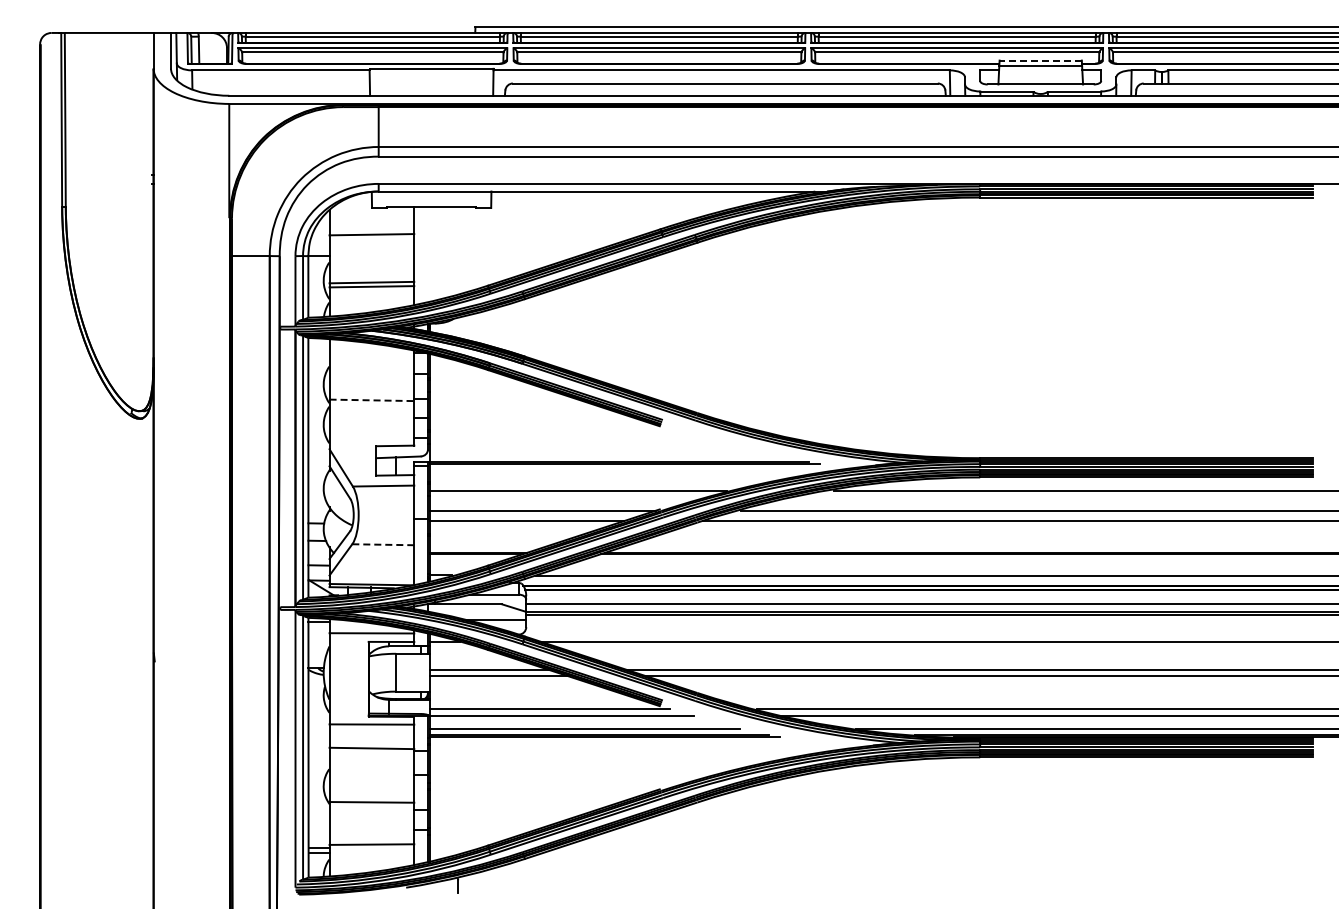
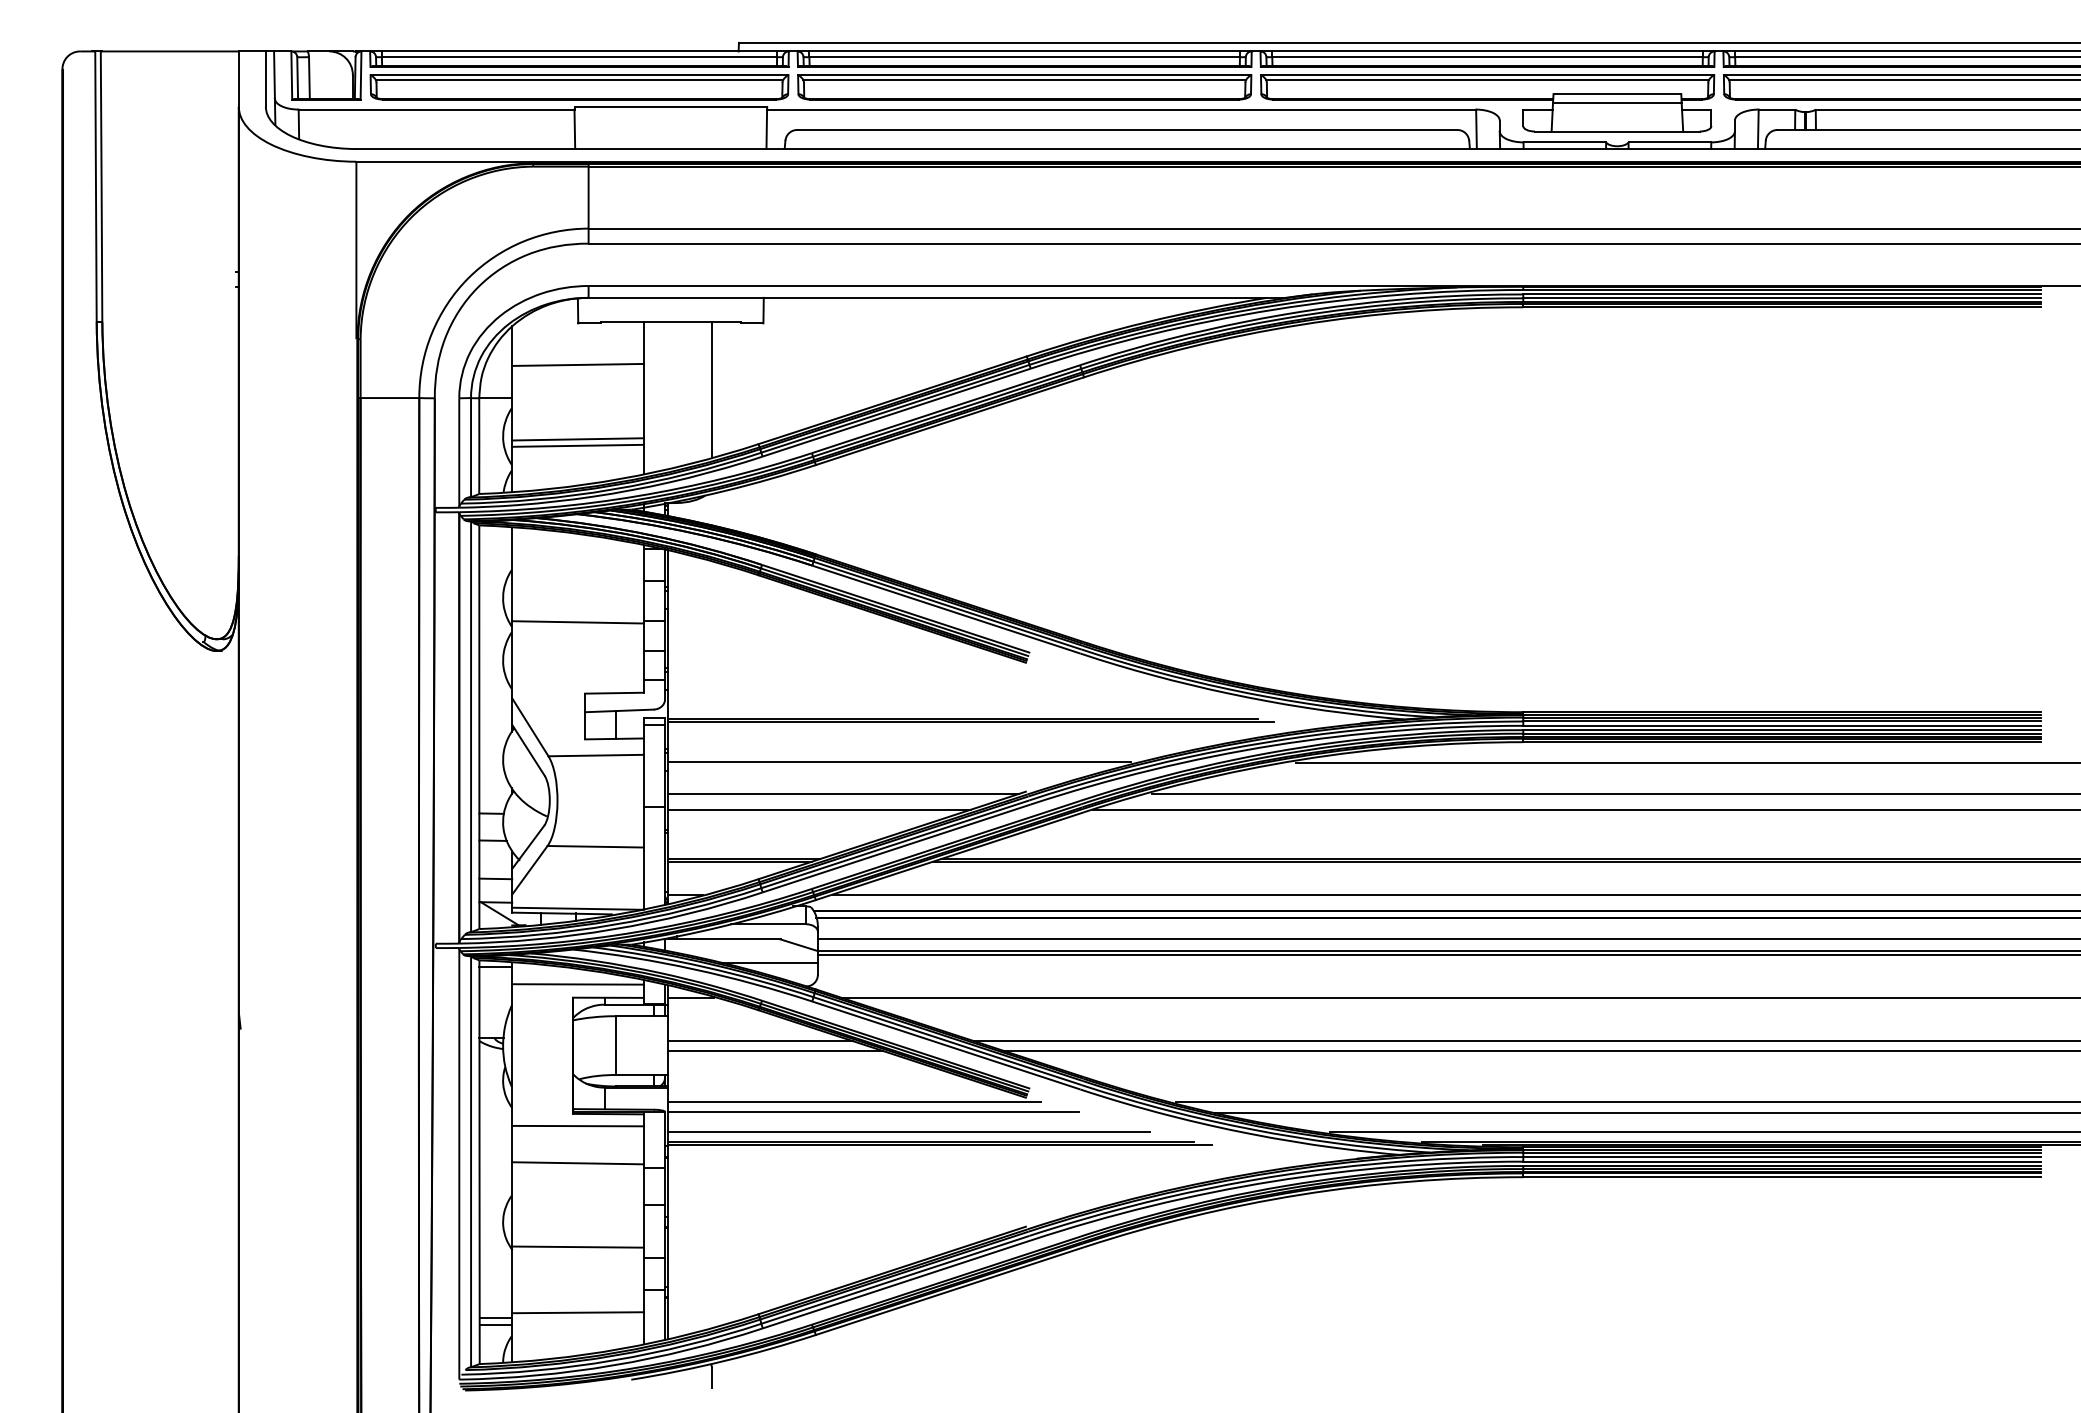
line: (1040, 60) -> (1617, 94), dashed -> solid
line: (458, 250) -> (712, 389), added
line: (372, 400) -> (578, 622), dashed -> solid
line: (383, 544) -> (596, 846), dashed -> solid

